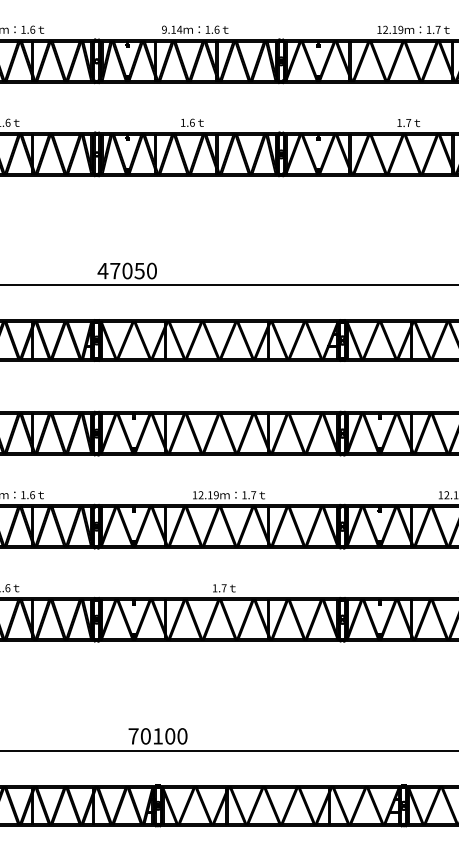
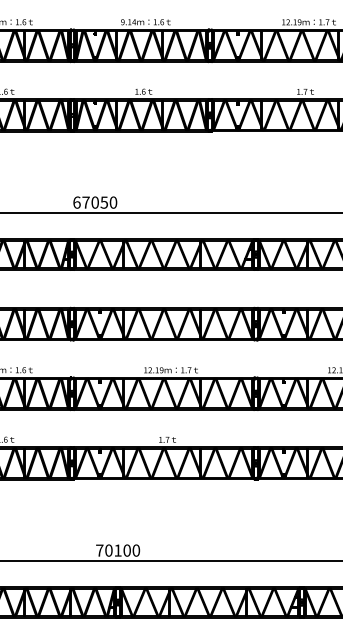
text: (102, 270) -> (76, 202), 47050 -> 67050

